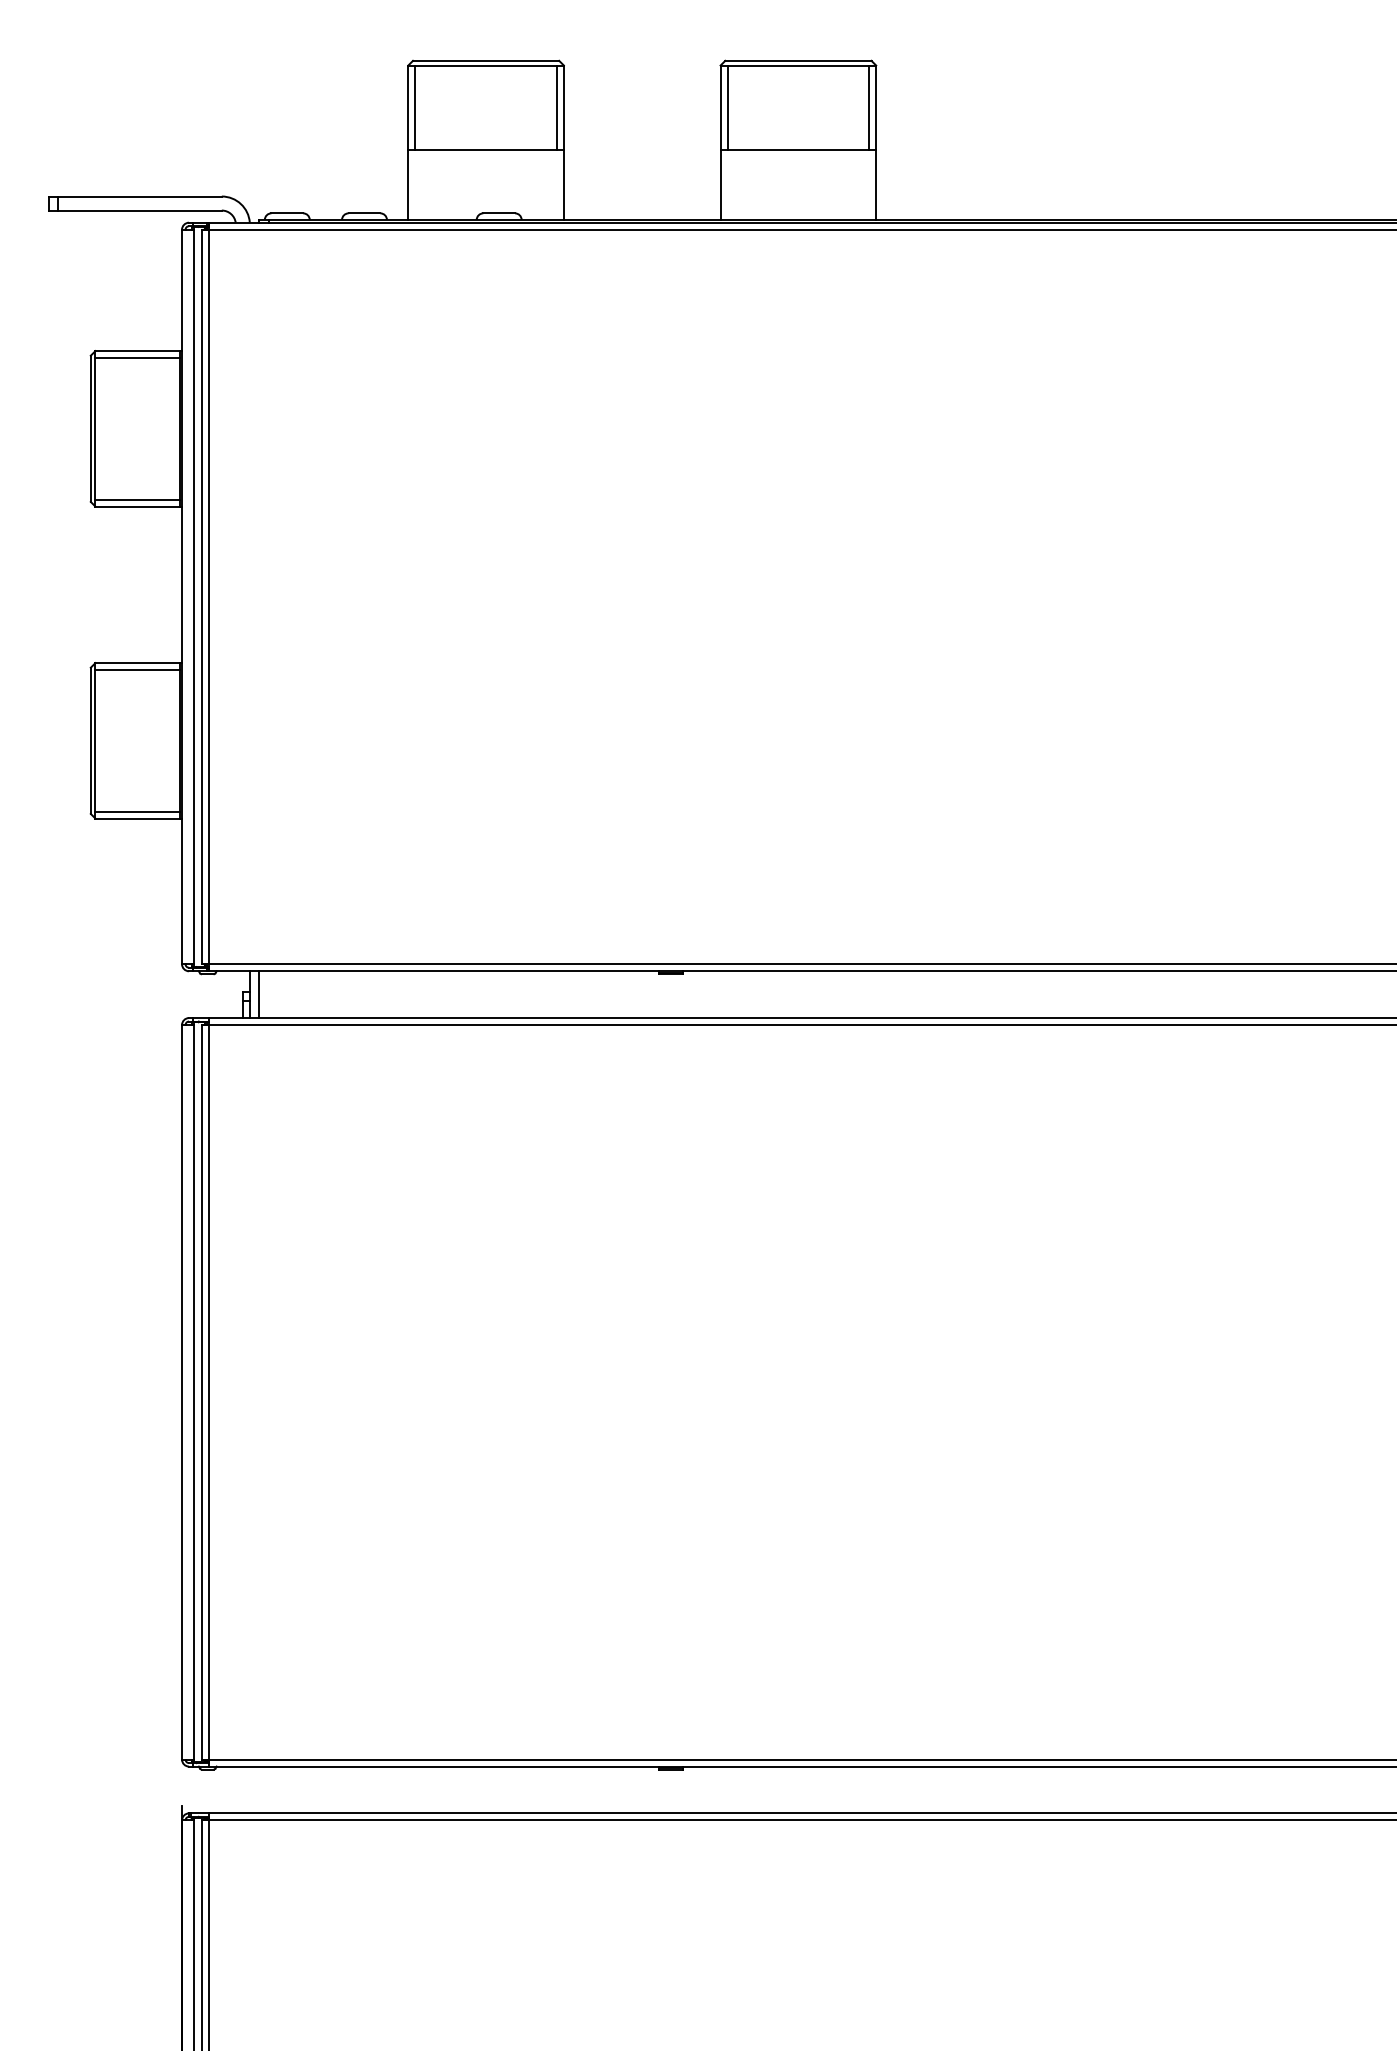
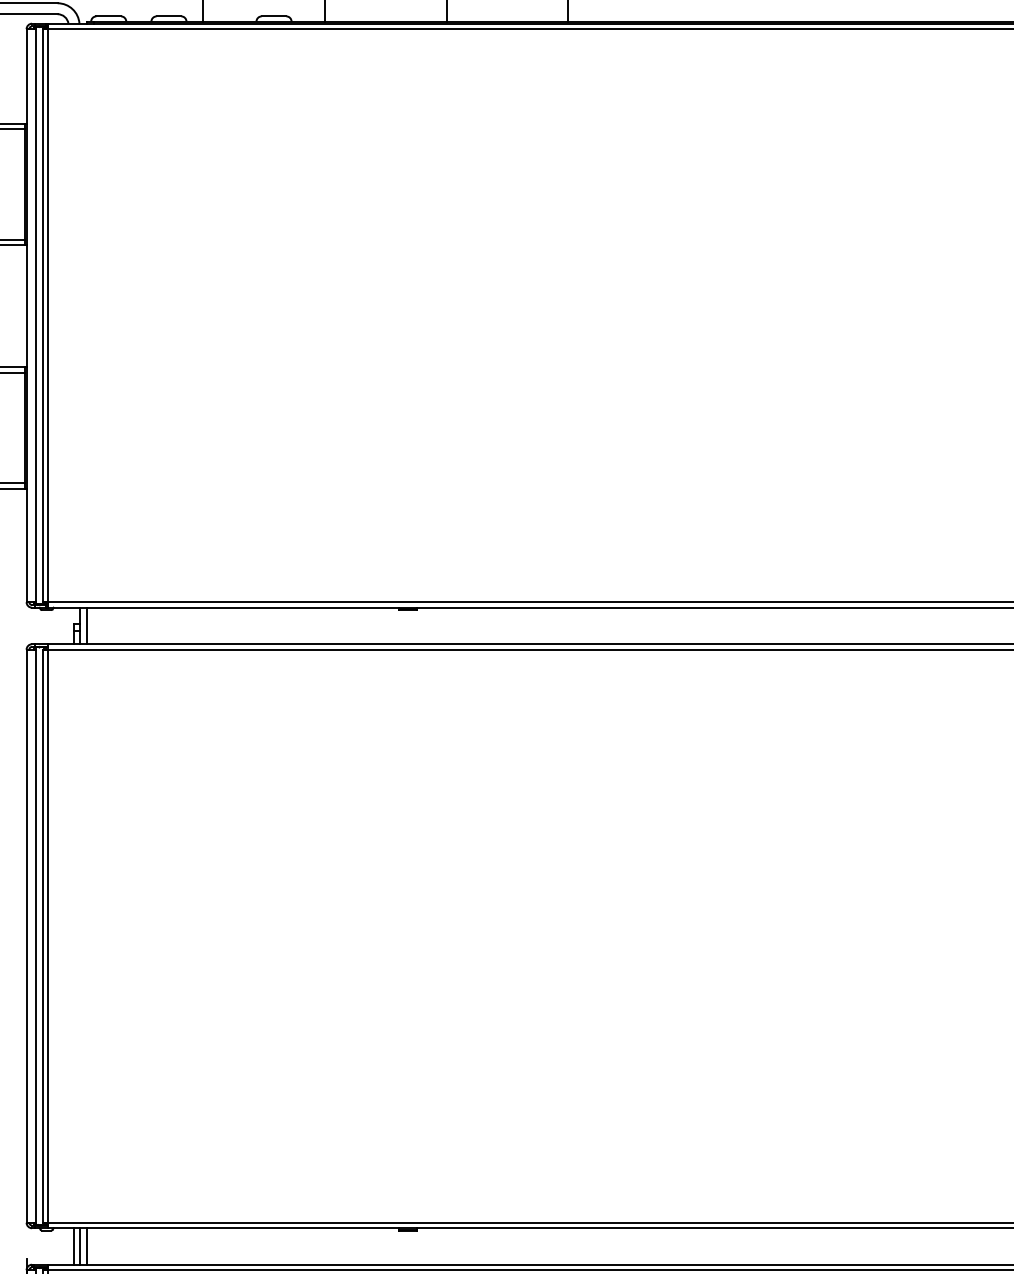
line: (242, 1789) -> (73, 1246), added
line: (249, 1789) -> (79, 1246), added
line: (259, 1789) -> (87, 1246), added

